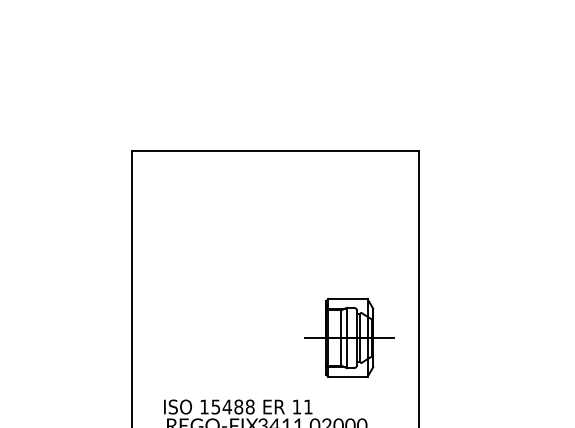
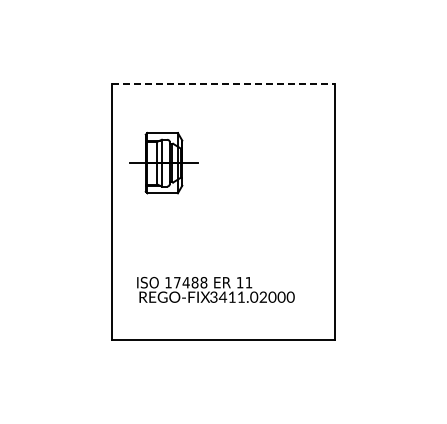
line: (275, 151) -> (223, 84), solid -> dashed
part: (349, 337) -> (163, 162), moved
text: (216, 406) -> (177, 282), 15488 -> 17488

